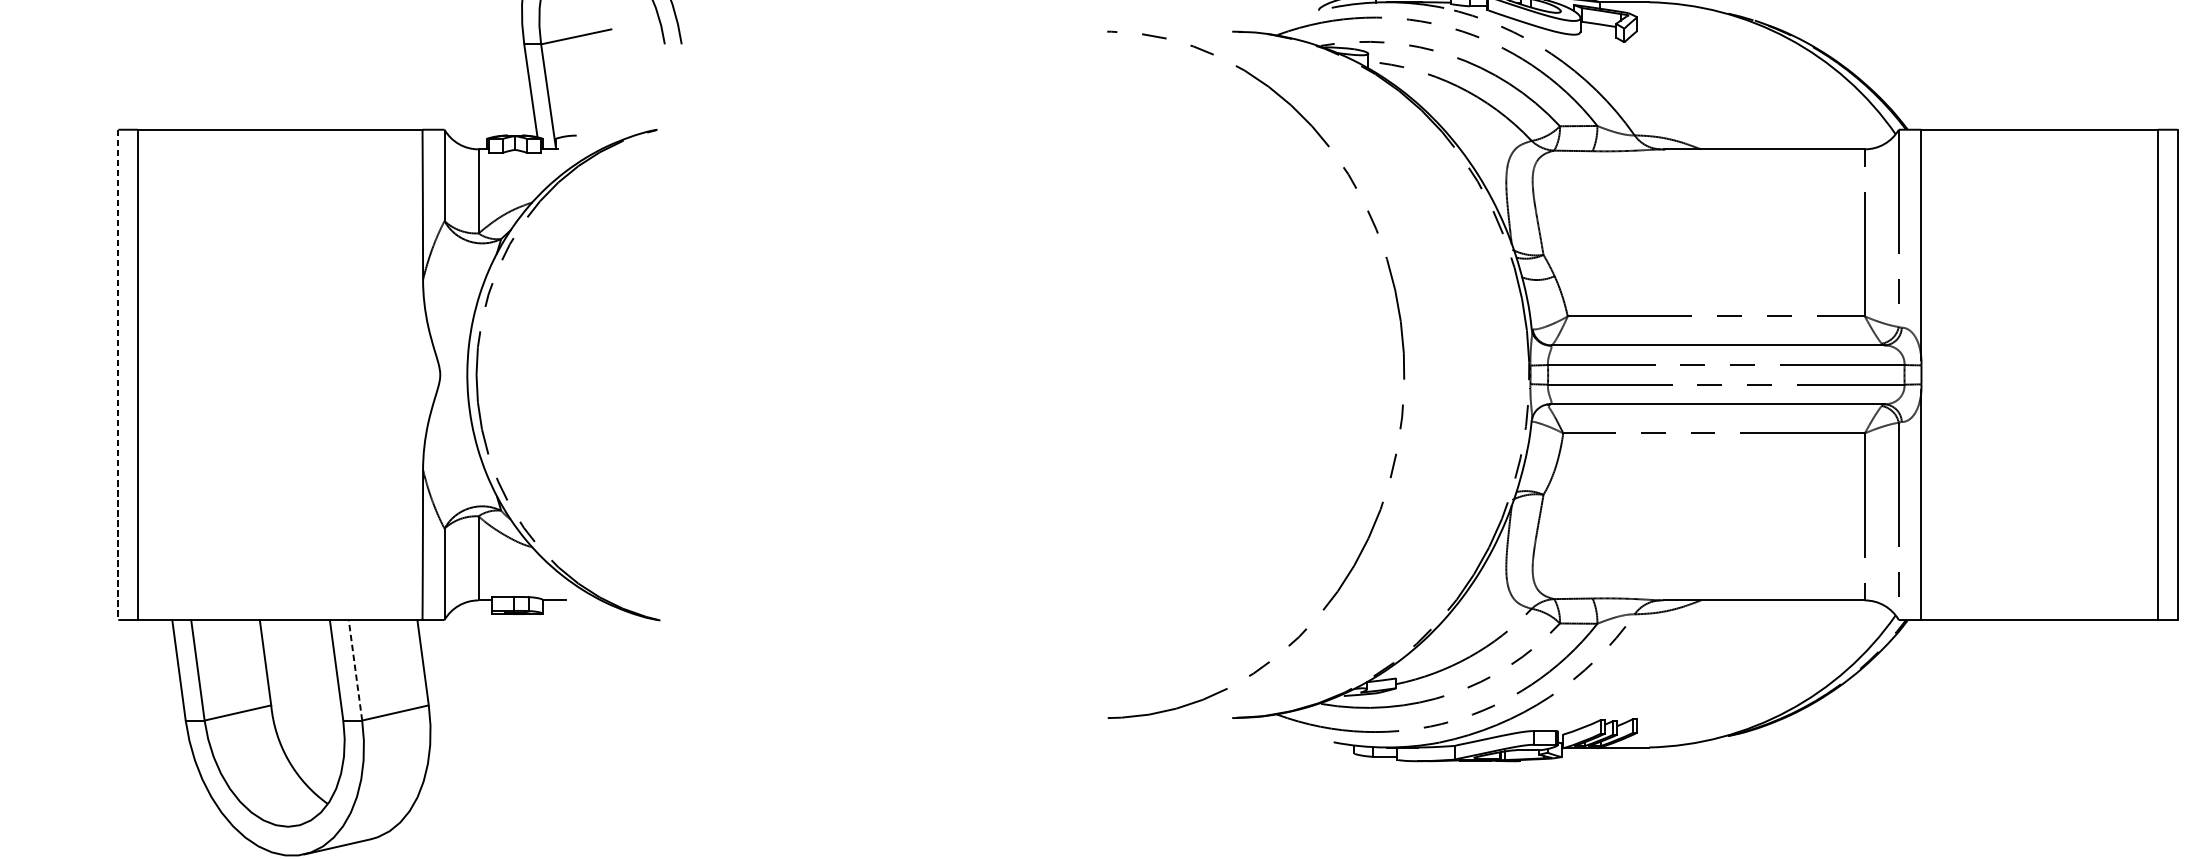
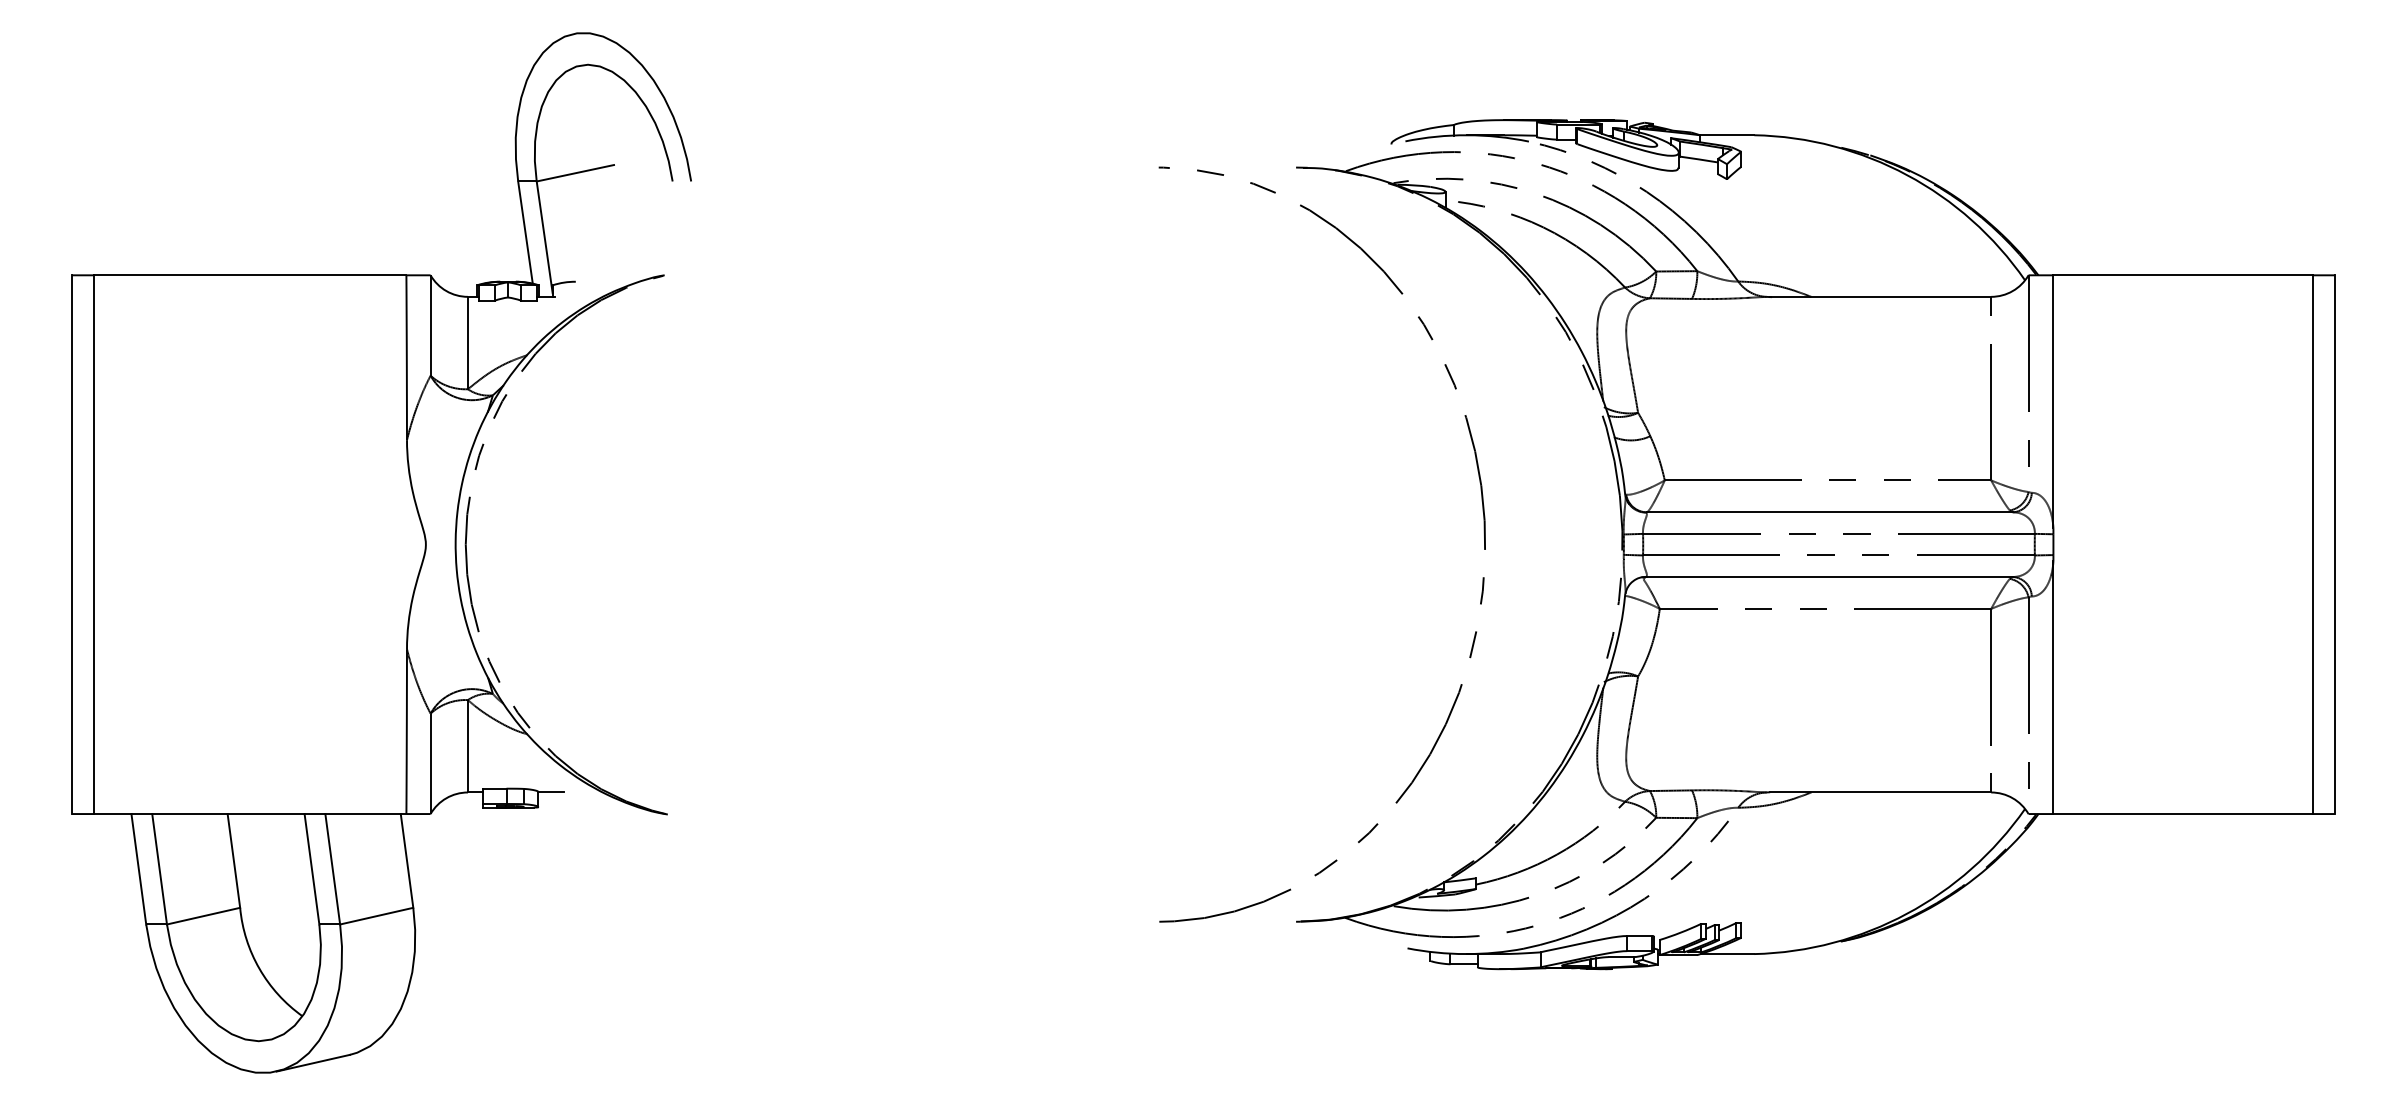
line: (118, 375) -> (72, 545), dashed -> solid
line: (355, 670) -> (332, 869), dashed -> solid

